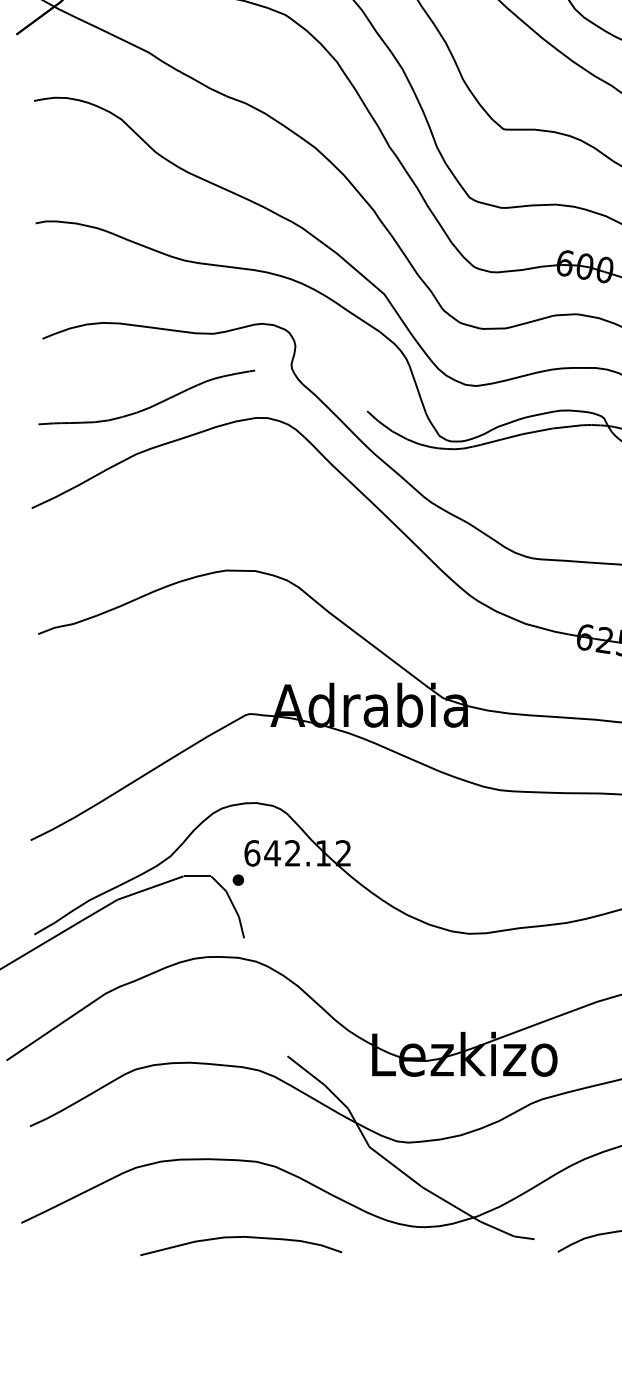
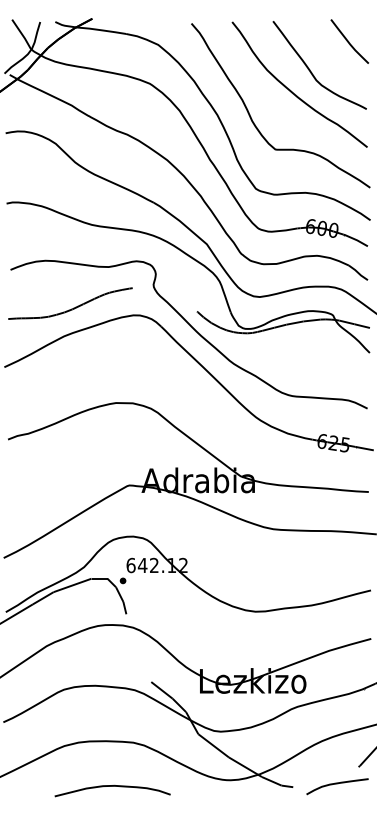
curve: (240, 1238) -> (112, 786), moved

